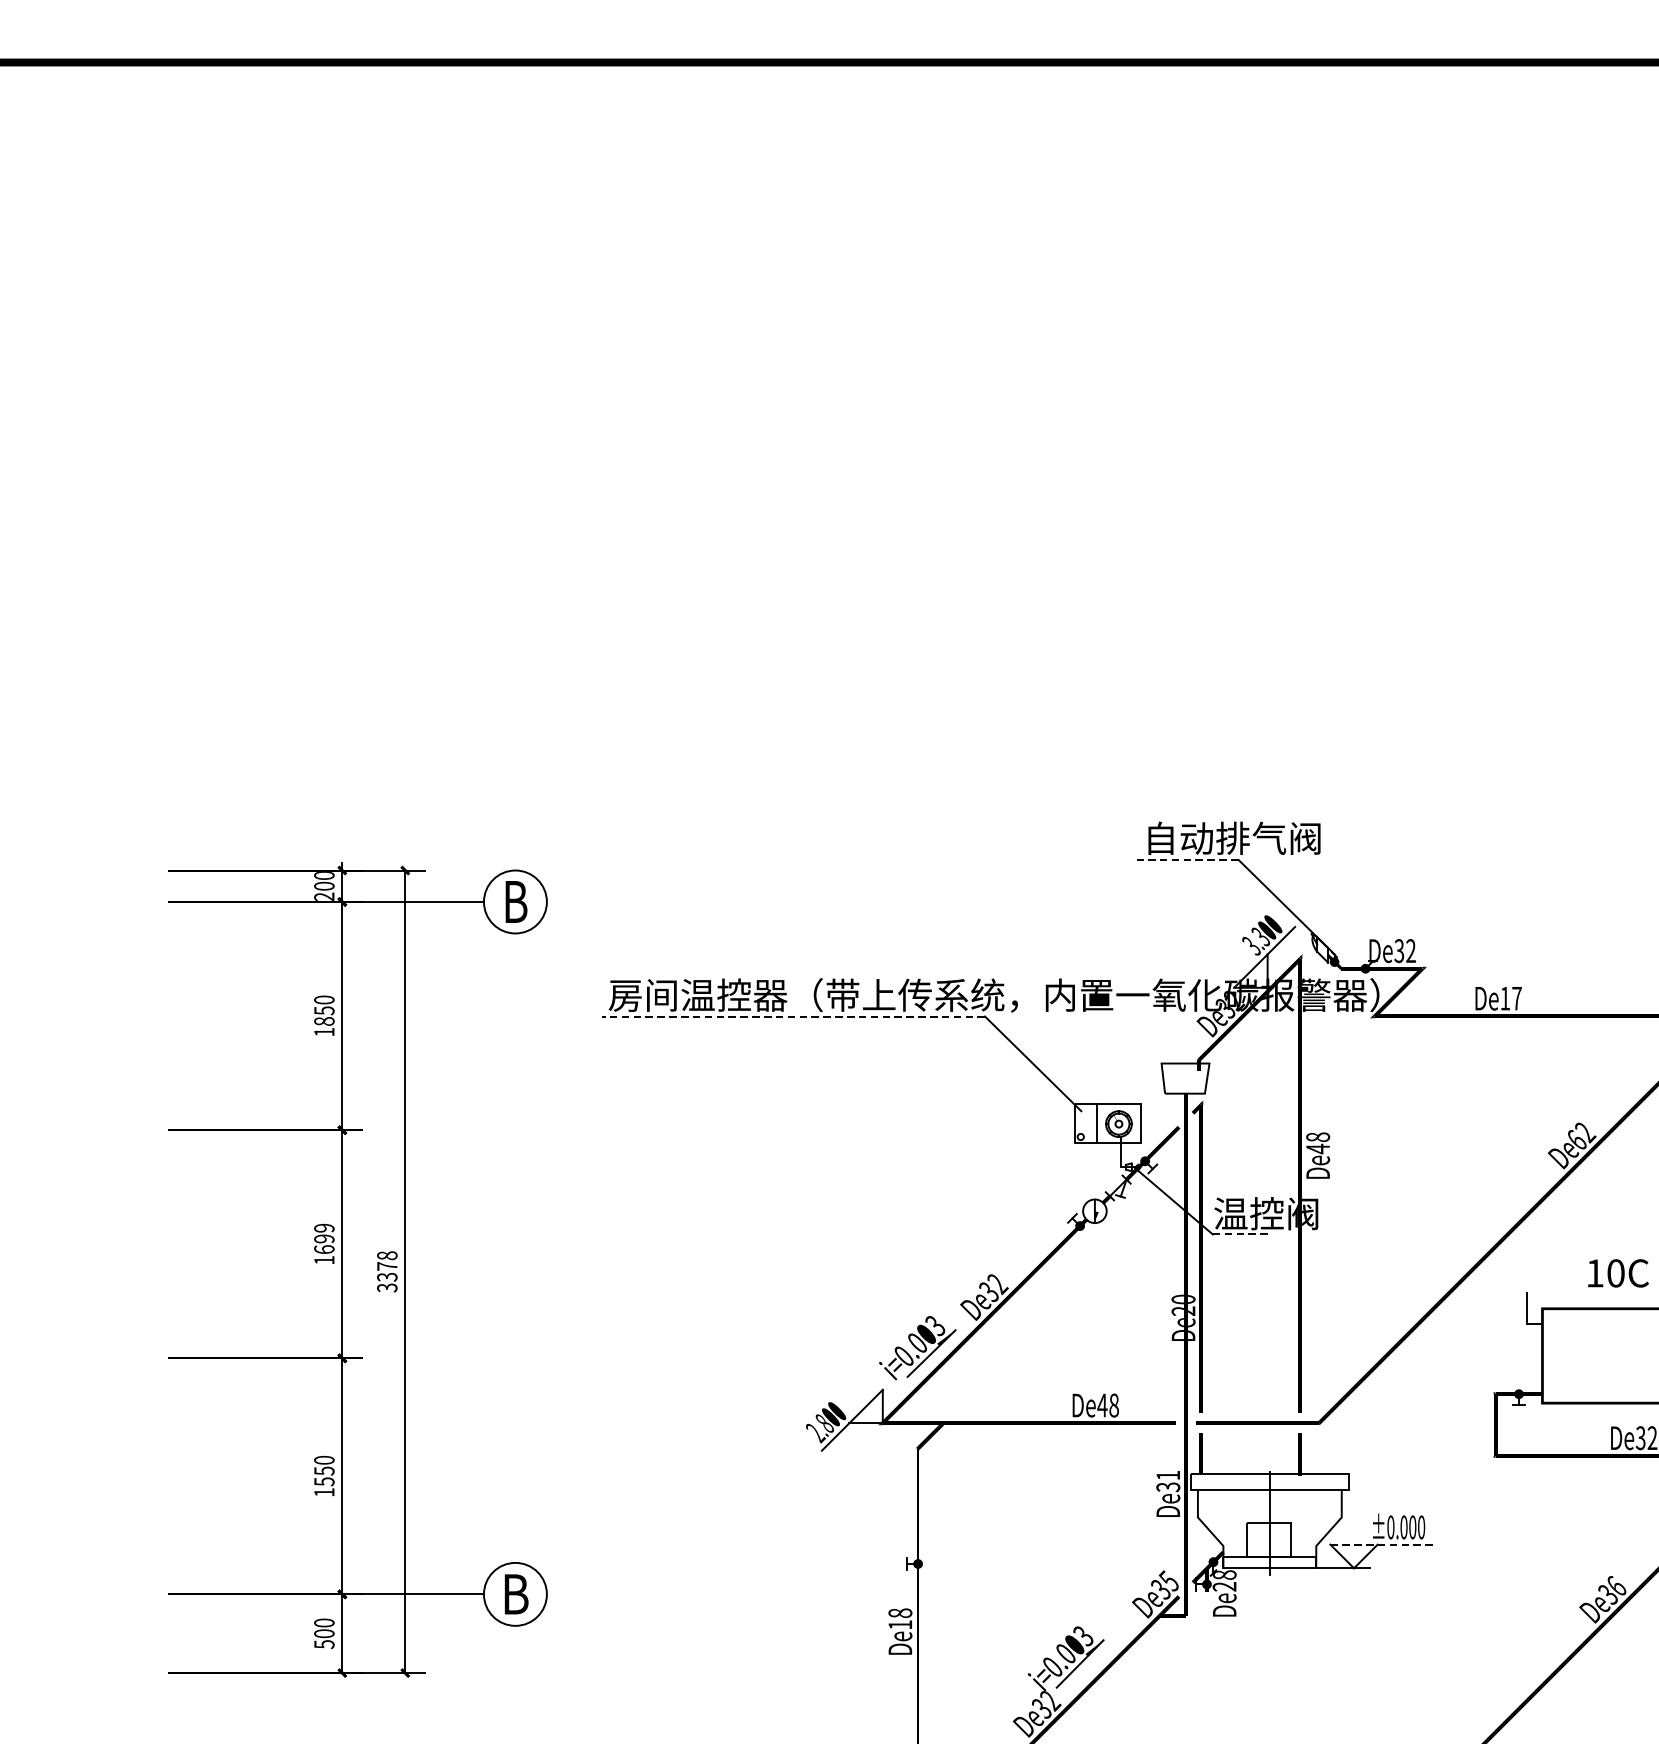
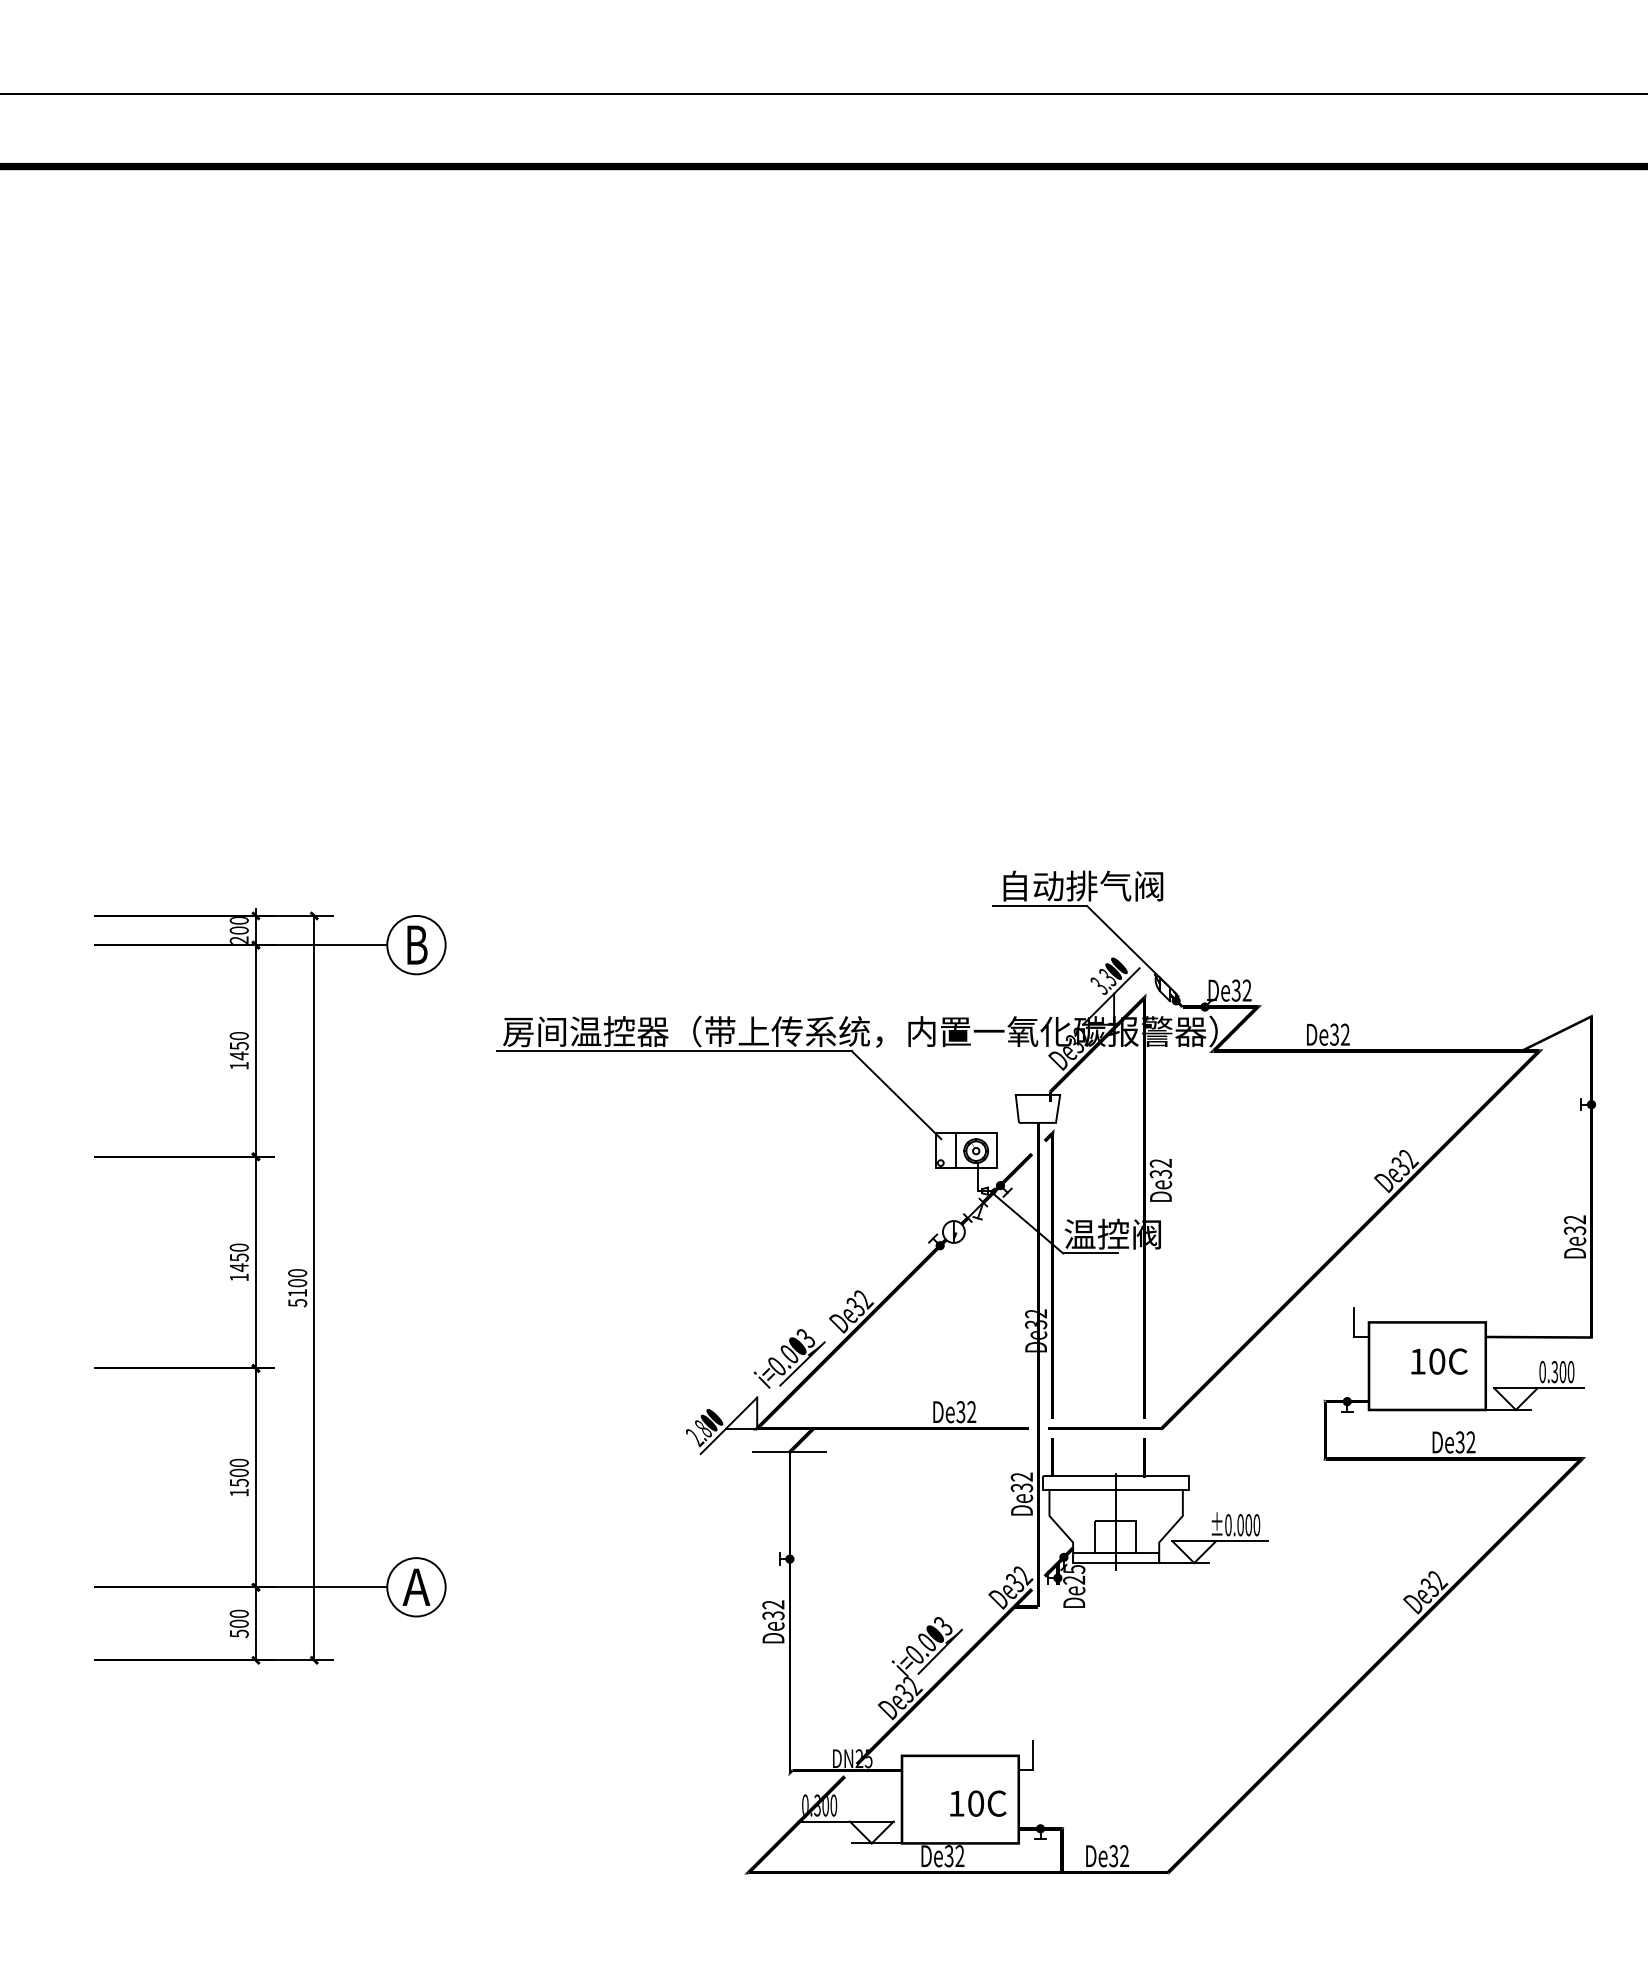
line: (1187, 860) -> (1039, 906), dashed -> solid
text: (1510, 998) -> (1339, 1034), De17 -> De32
line: (793, 1016) -> (674, 1051), dashed -> solid
text: (323, 1020) -> (238, 1055), 1850 -> 1450
text: (1576, 1139) -> (1400, 1165), De62 -> De32
text: (1317, 1142) -> (1160, 1168), De48 -> De32
line: (1243, 1234) -> (1091, 1253), dashed -> solid
text: (323, 1238) -> (238, 1257), 1699 -> 1450
text: (387, 1271) -> (297, 1287), 3378 -> 5100
text: (1618, 1273) -> (1439, 1361), moved
text: (1183, 1305) -> (1036, 1319), De20 -> De32
text: (1108, 1405) -> (966, 1412), De48 -> De32
line: (917, 1449) -> (789, 1452), added
text: (323, 1470) -> (238, 1472), 1550 -> 1500
text: (1167, 1474) -> (1021, 1476), De31 -> De32
line: (1382, 1544) -> (1220, 1541), dashed -> solid
text: (1224, 1575) -> (1074, 1569), De28 -> De25
text: (1169, 1581) -> (1023, 1575), De35 -> De32
text: (1617, 1587) -> (1438, 1580), De36 -> De32
text: (515, 1593) -> (416, 1586), B -> A
text: (900, 1619) -> (773, 1610), De18 -> De32

